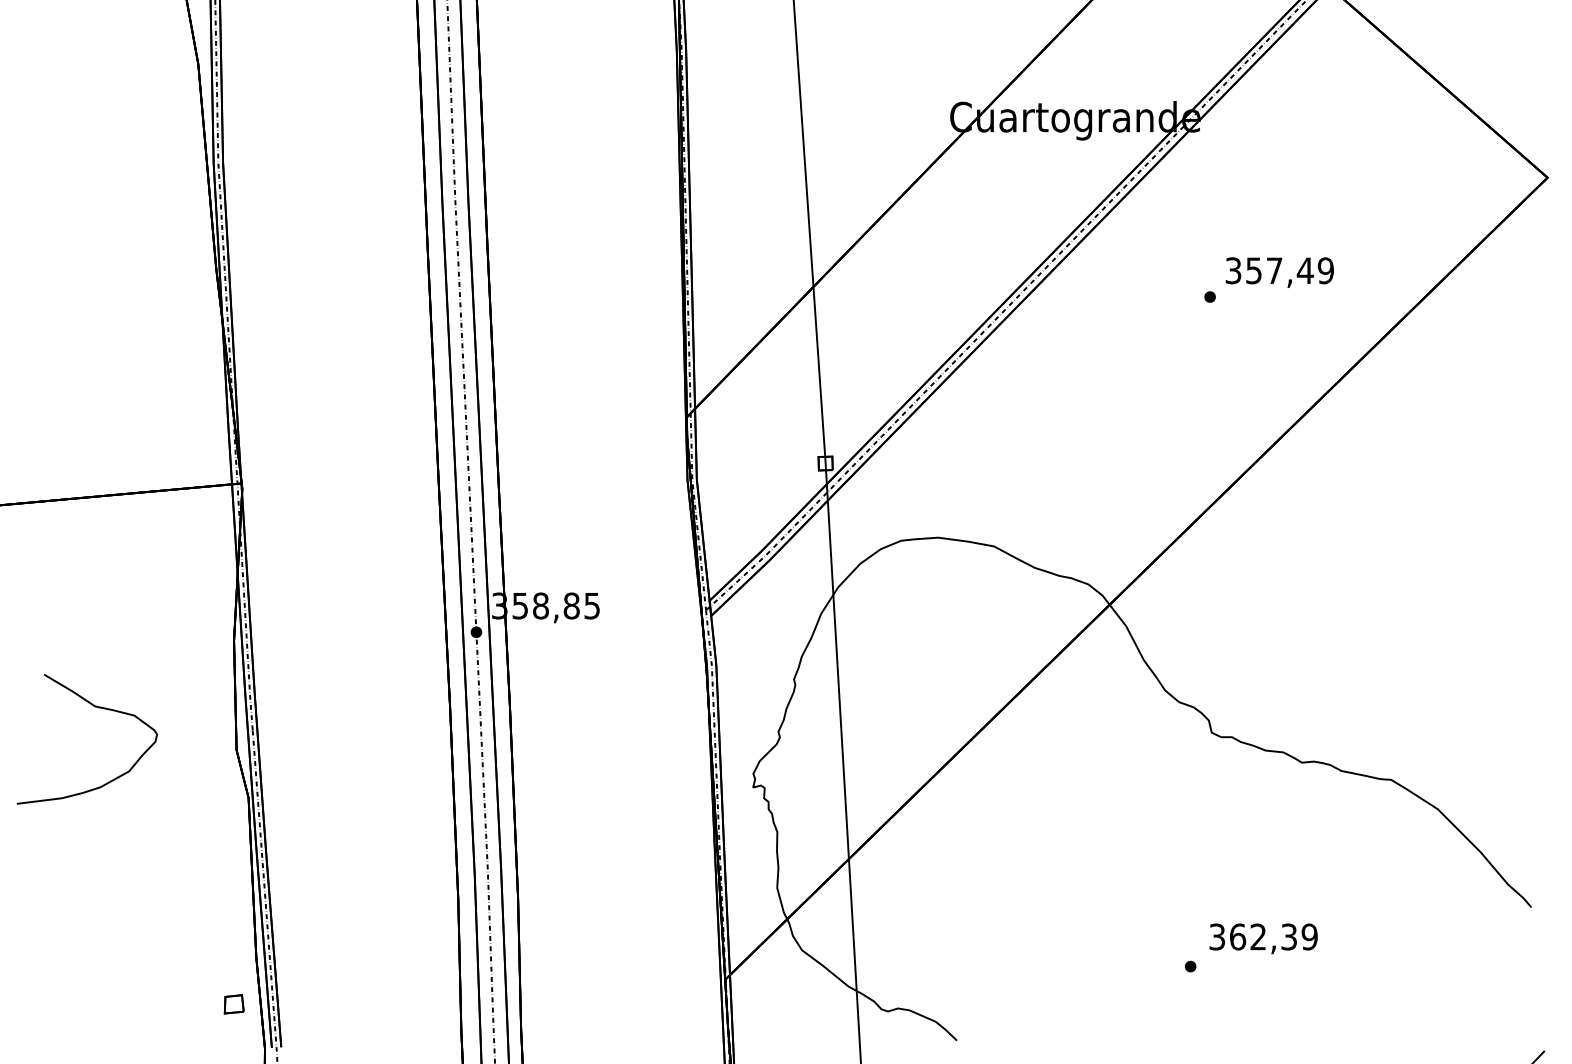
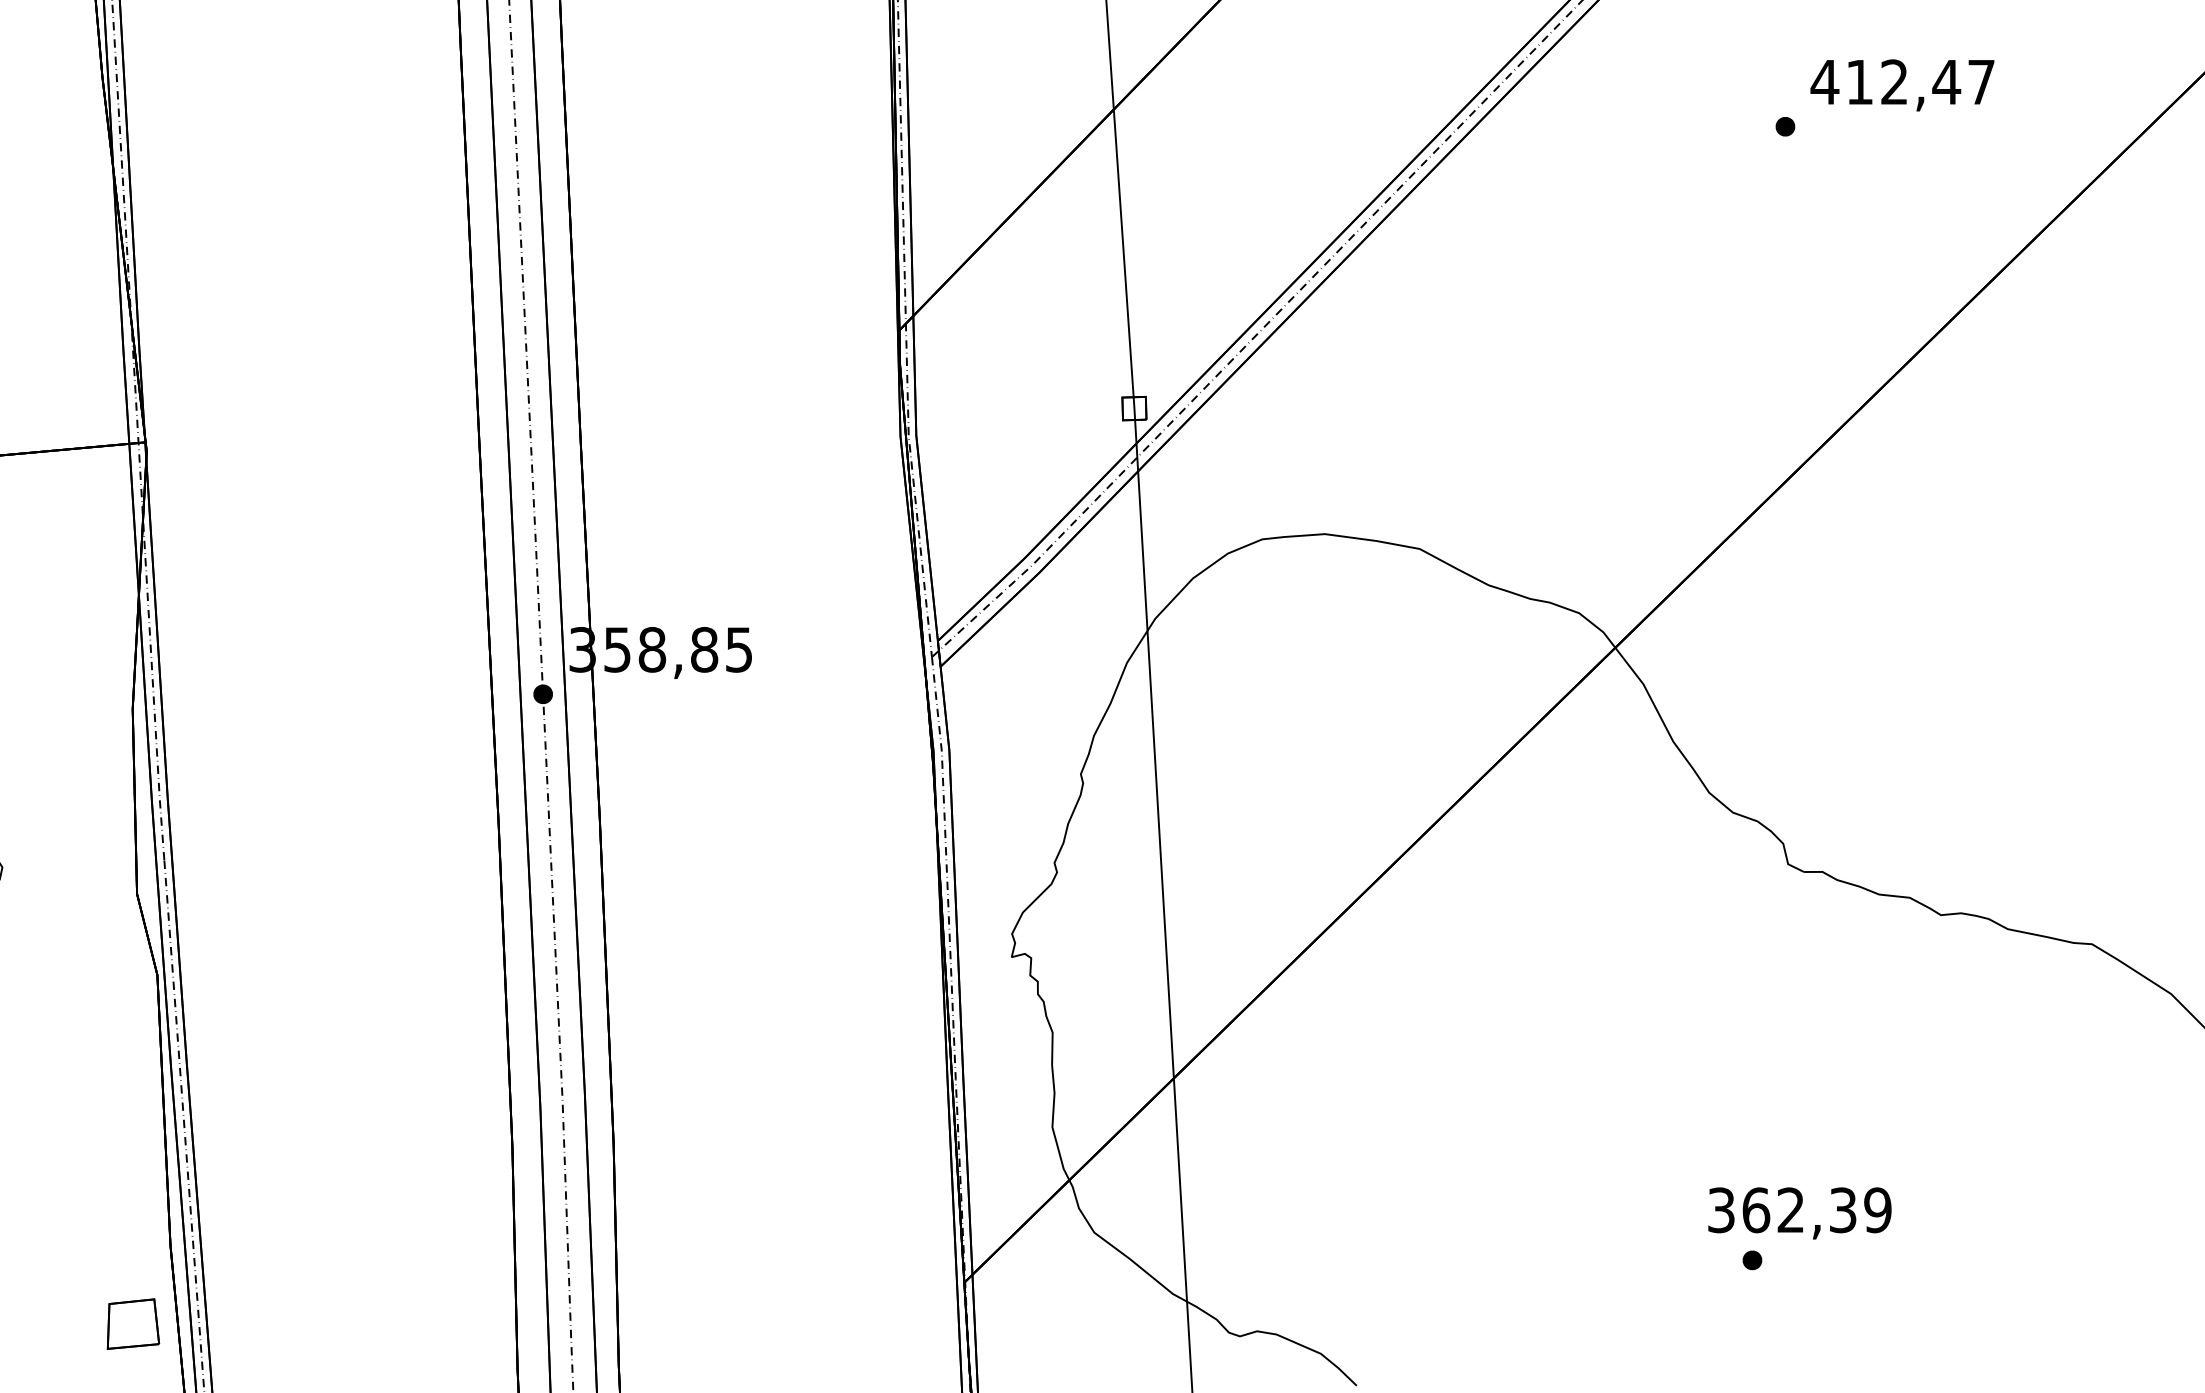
text: (1279, 270) -> (1902, 81), 357,49 -> 412,47
text: (1263, 938) -> (1799, 1212), moved
part: (233, 1004) -> (131, 1324), size x1.6

